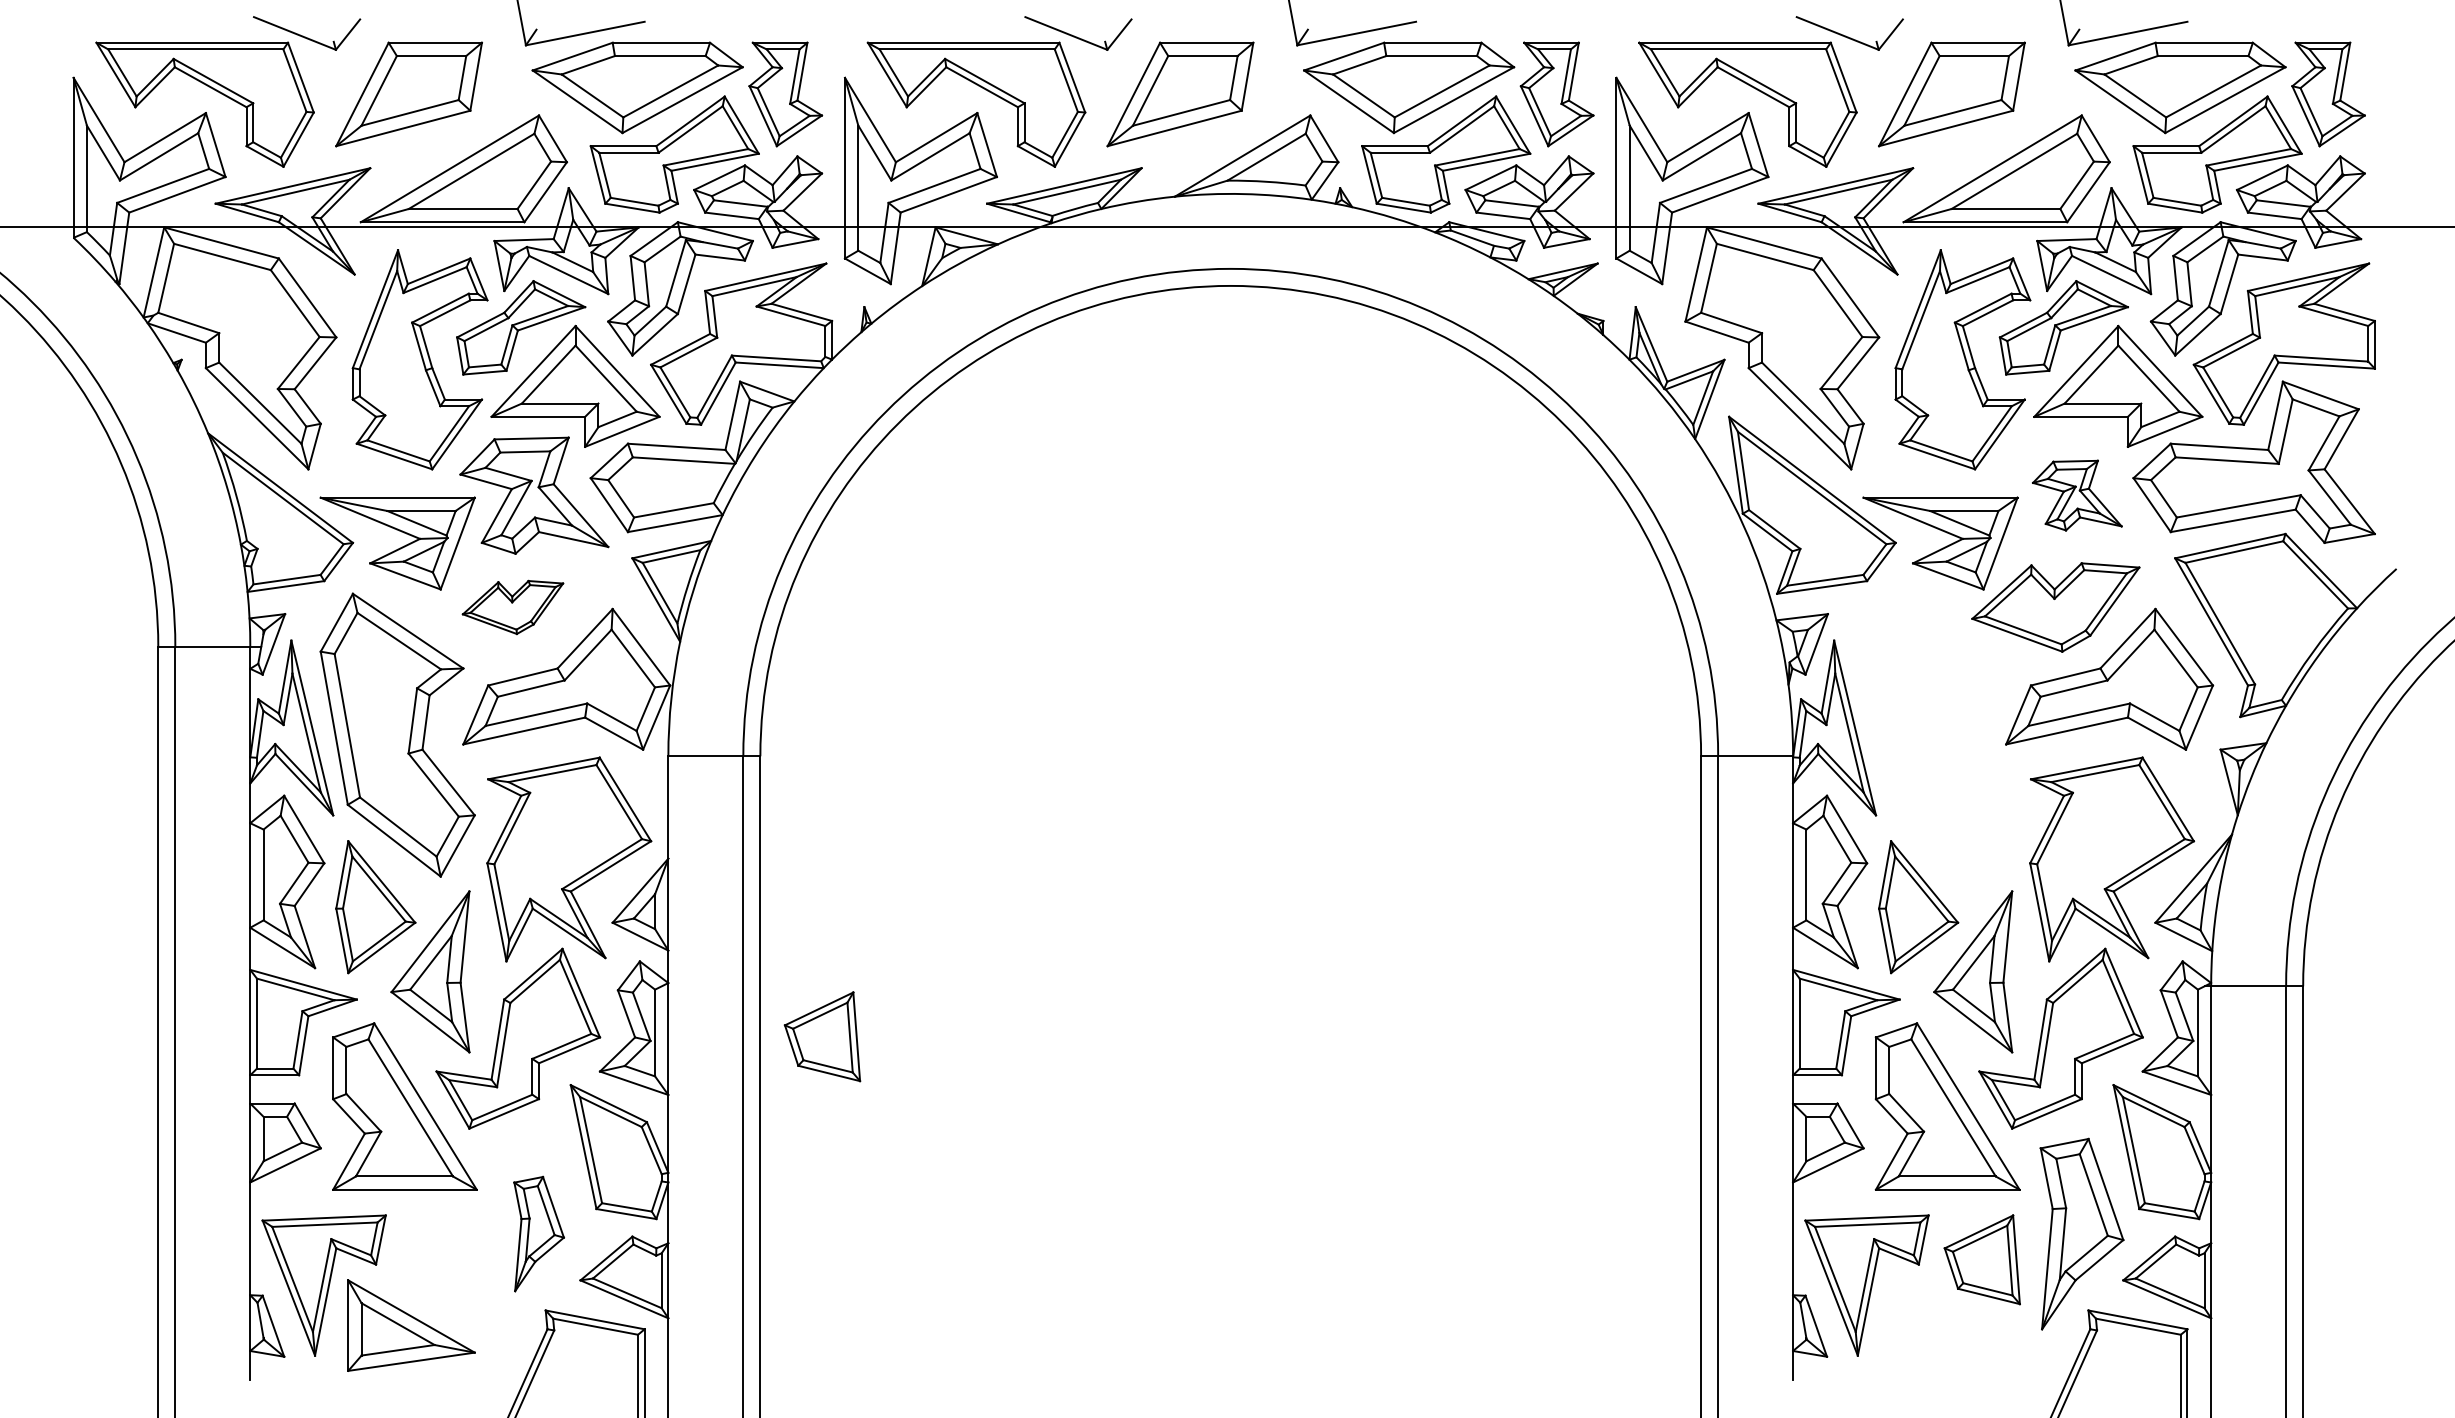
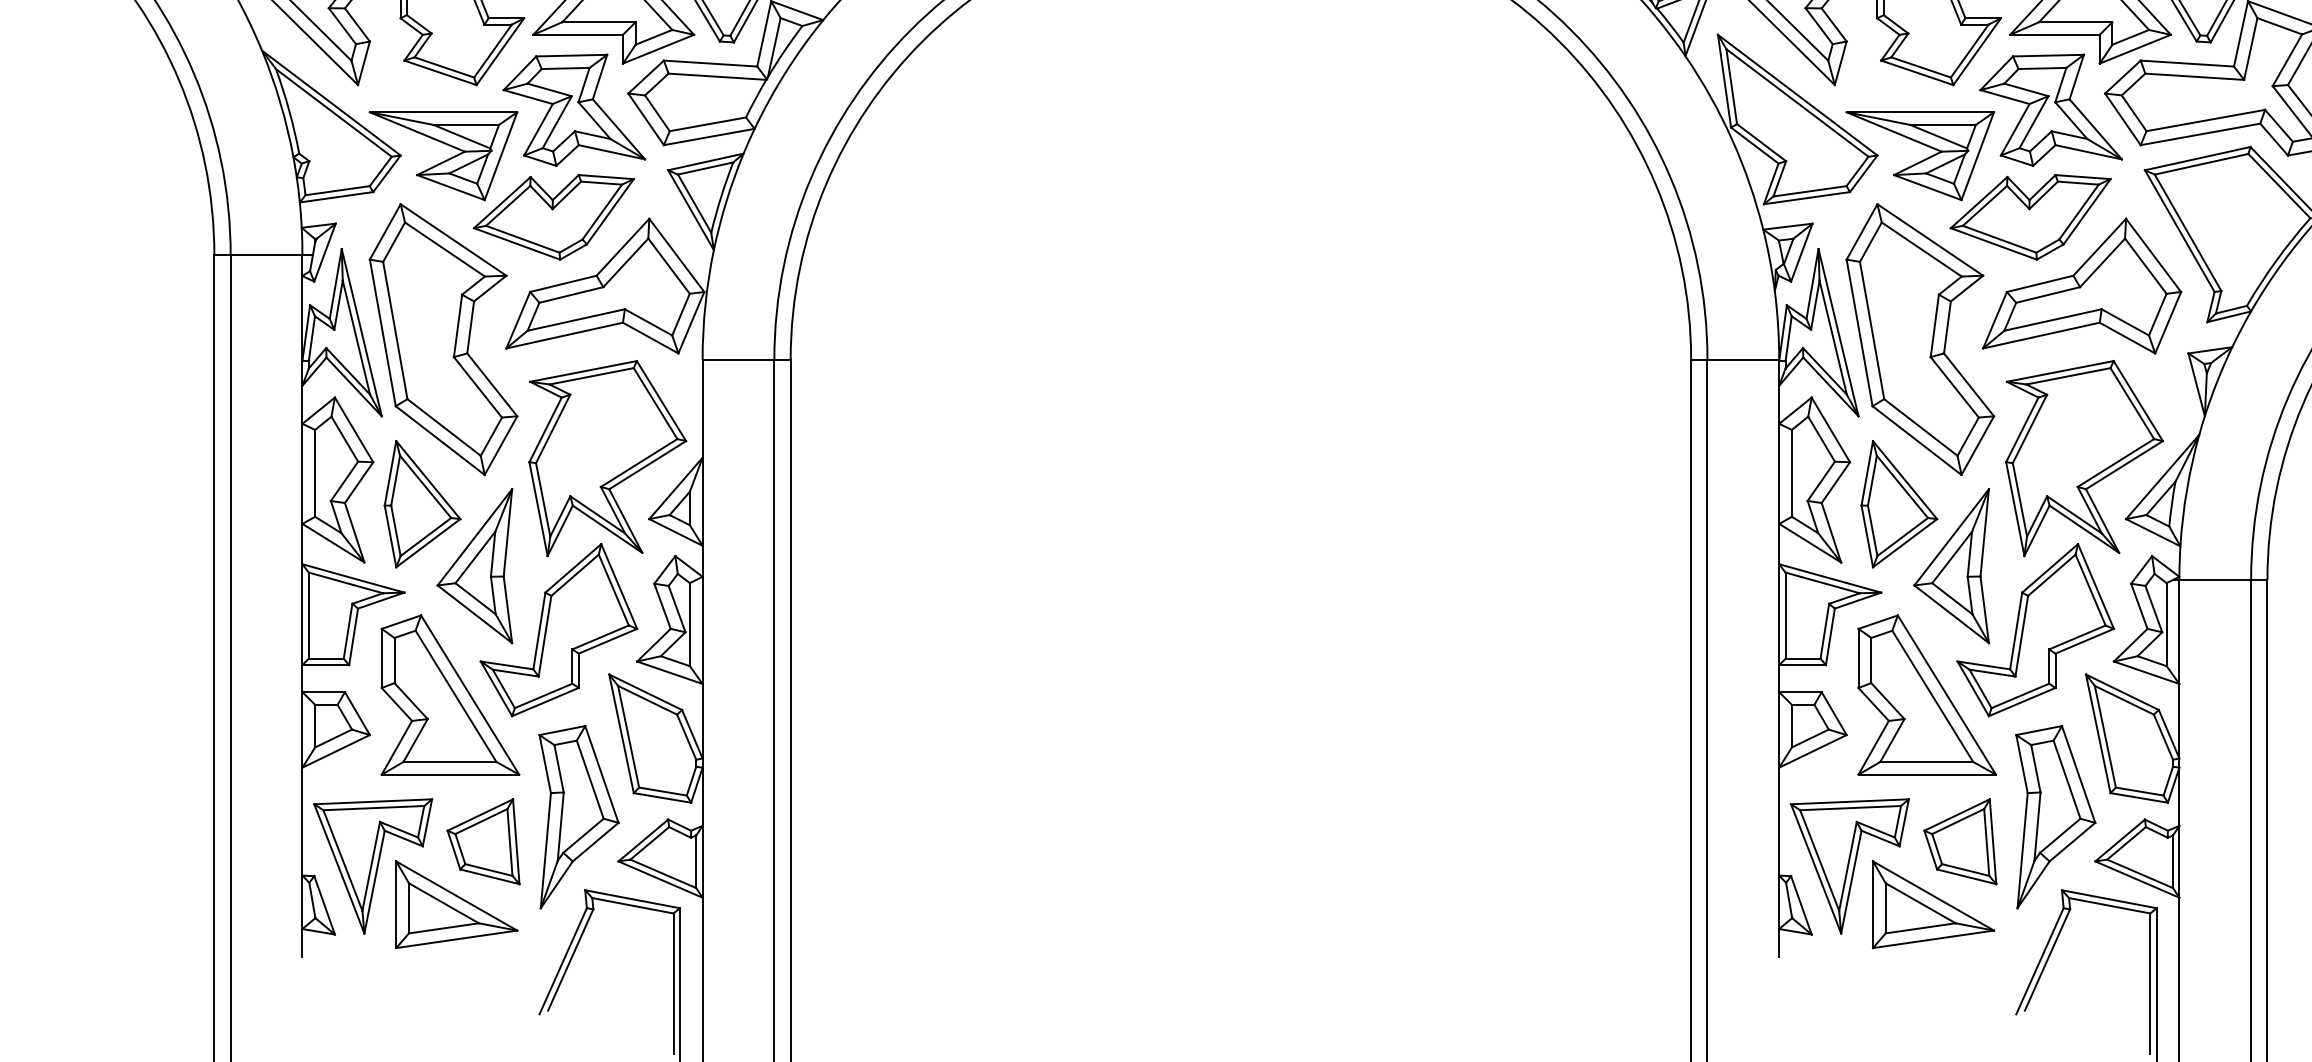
part: (2077, 495) -> (2051, 110), size x1.67
part: (512, 607) -> (553, 217), size x1.67
part: (1940, 734) -> (1920, 338), added
part: (822, 1036) -> (483, 841), moved
part: (538, 1233) -> (578, 816), size x1.67
part: (1954, 1325) -> (1933, 904), added

